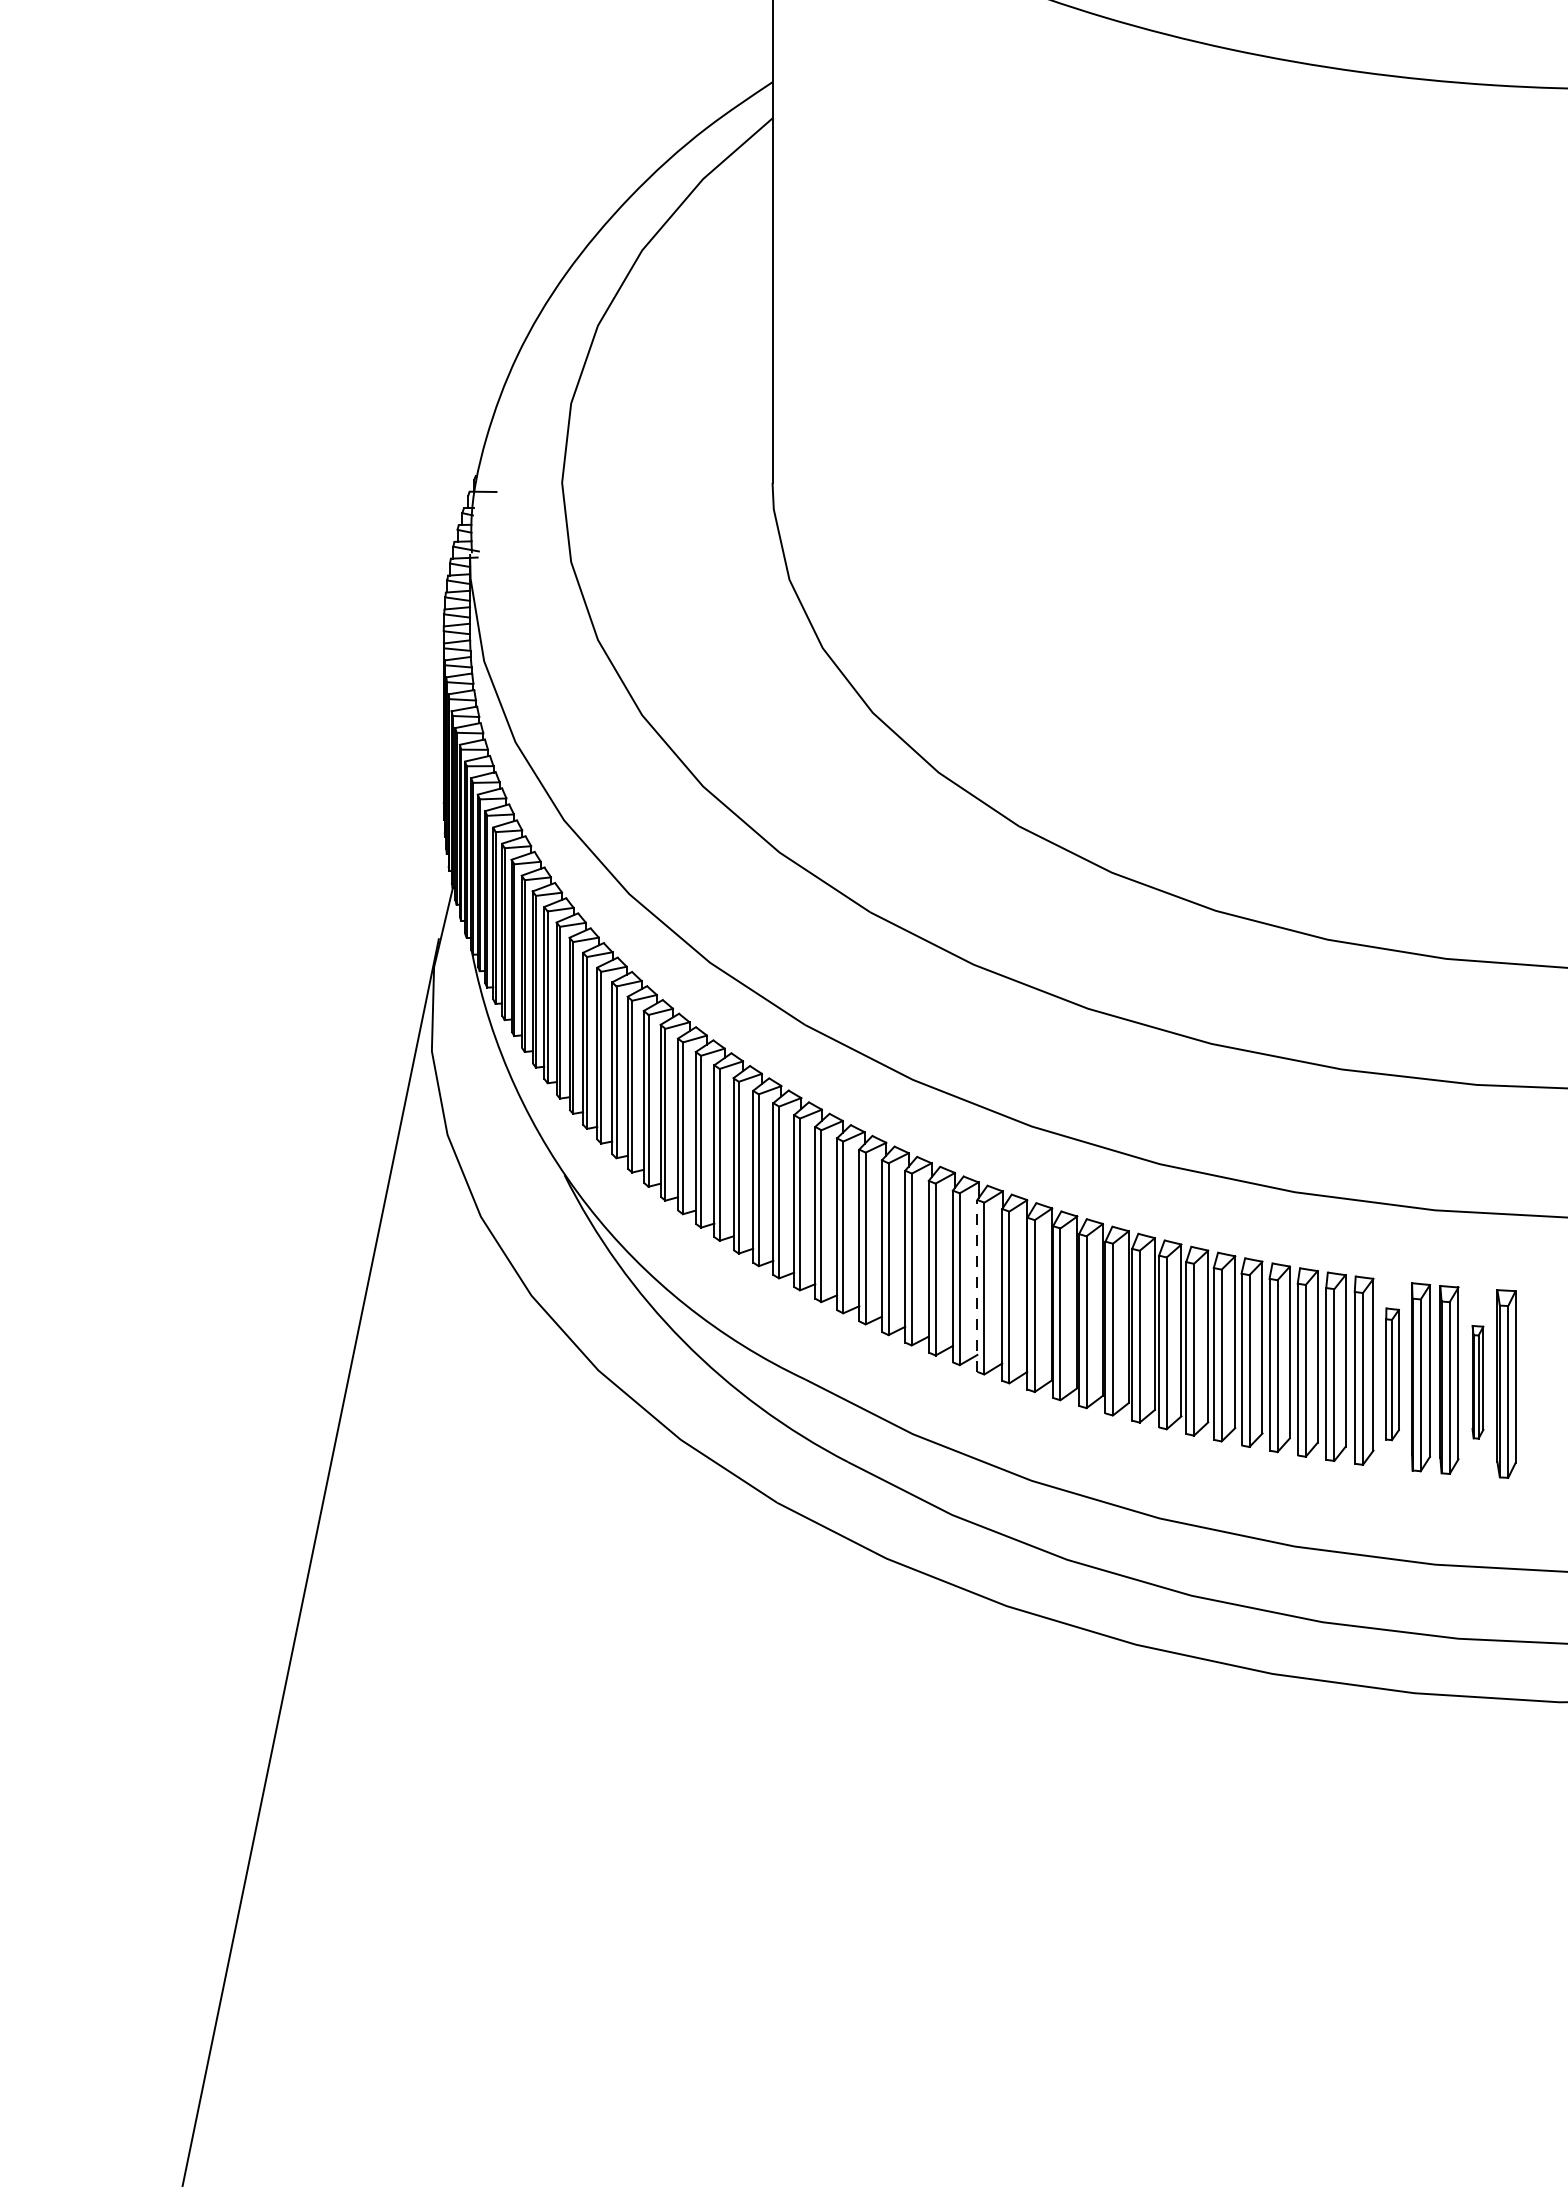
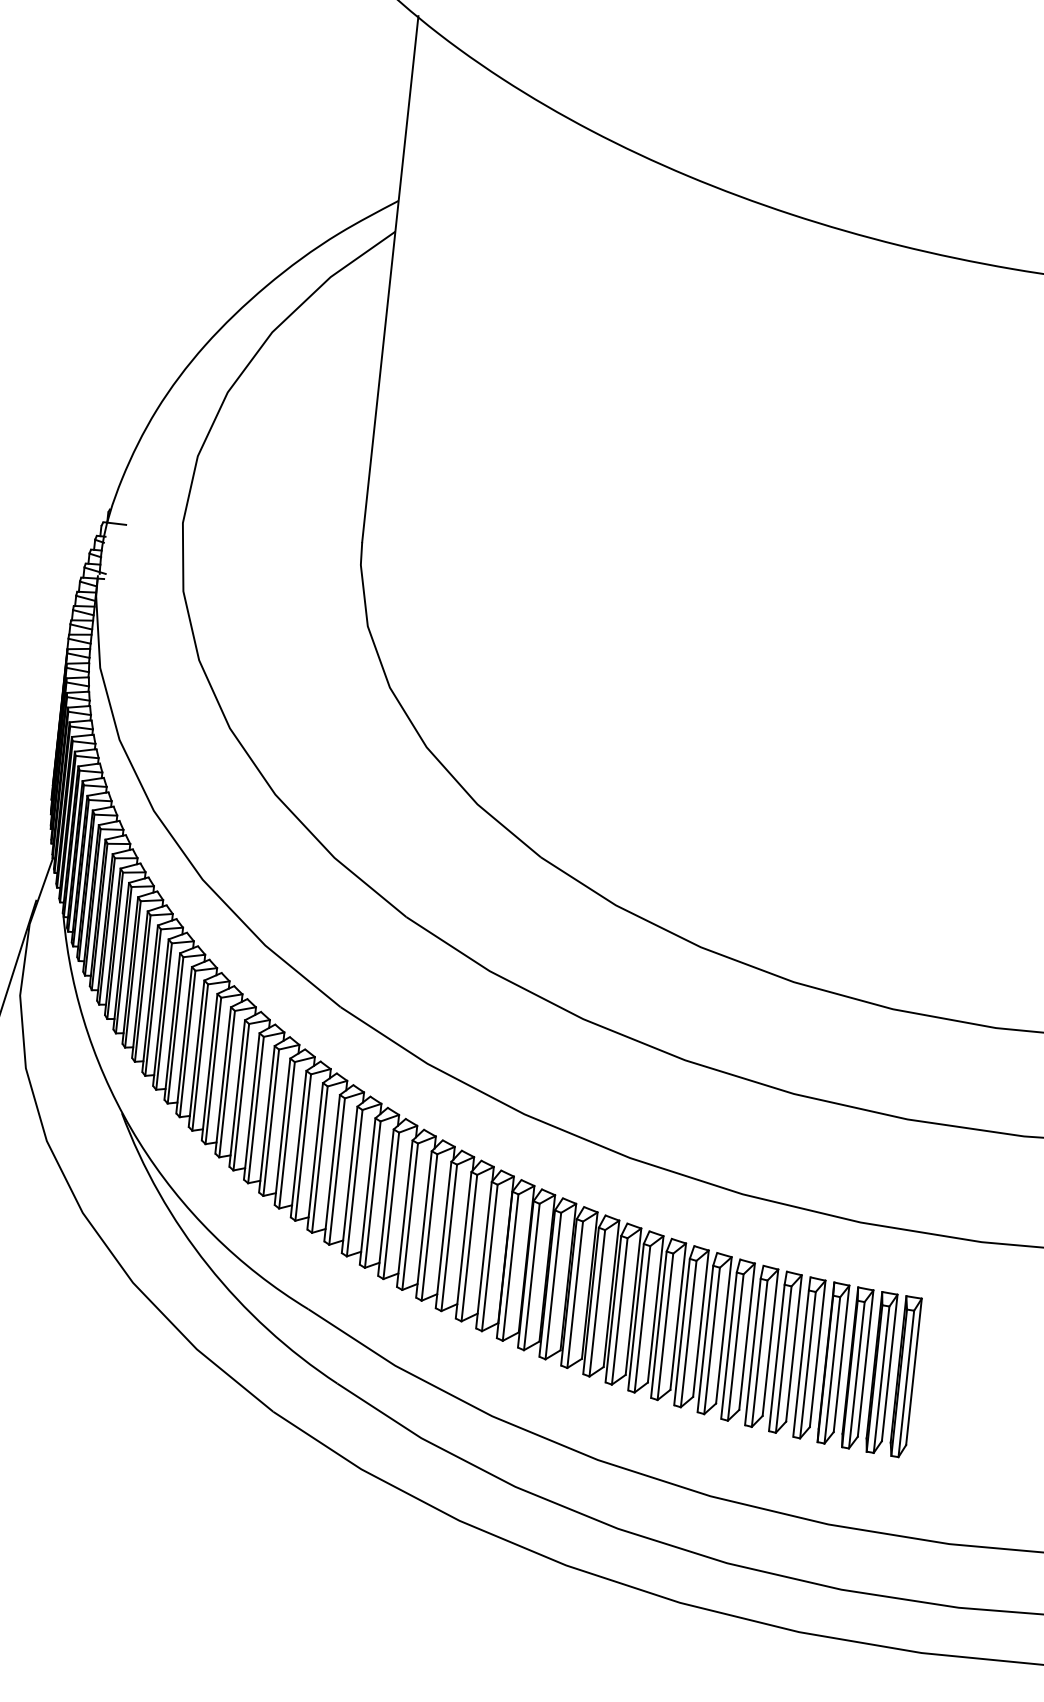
line: (977, 1285) -> (463, 1244), dashed -> solid
part: (1392, 1374) -> (809, 1358), size x1.43
part: (1477, 1382) -> (881, 1373), size x1.67

